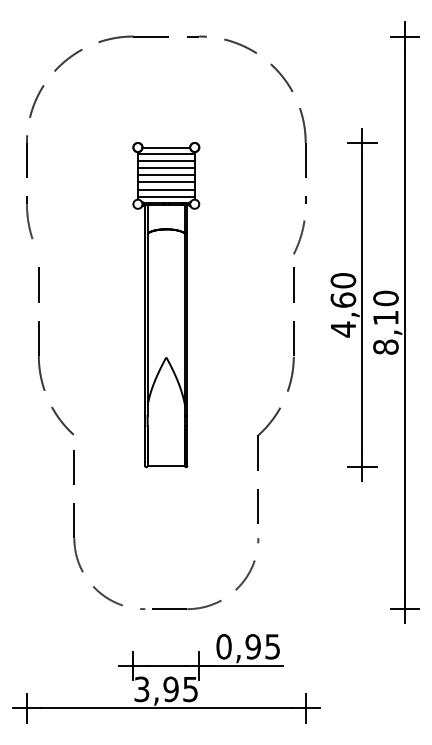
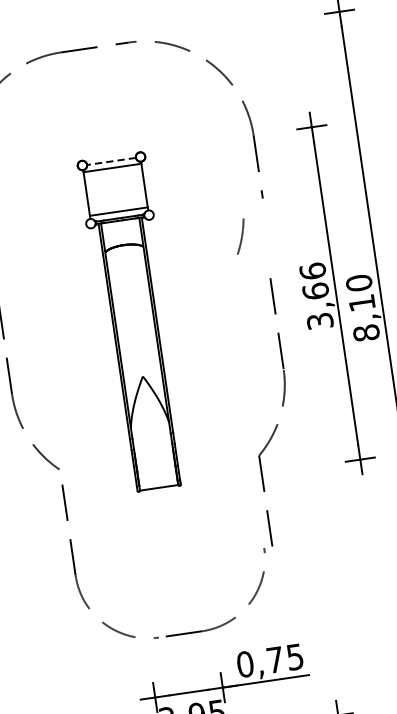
line: (166, 147) -> (111, 161), solid -> dashed
line: (166, 161) -> (113, 175), removed
line: (166, 168) -> (114, 182), removed
line: (166, 175) -> (115, 189), removed
line: (166, 182) -> (116, 197), removed
line: (166, 189) -> (117, 204), removed
arc: (299, 237) -> (240, 236), moved
text: (343, 305) -> (316, 296), 4,60 -> 3,66
part: (287, 391) -> (282, 406), moved
text: (252, 646) -> (274, 659), 0,95 -> 0,75

